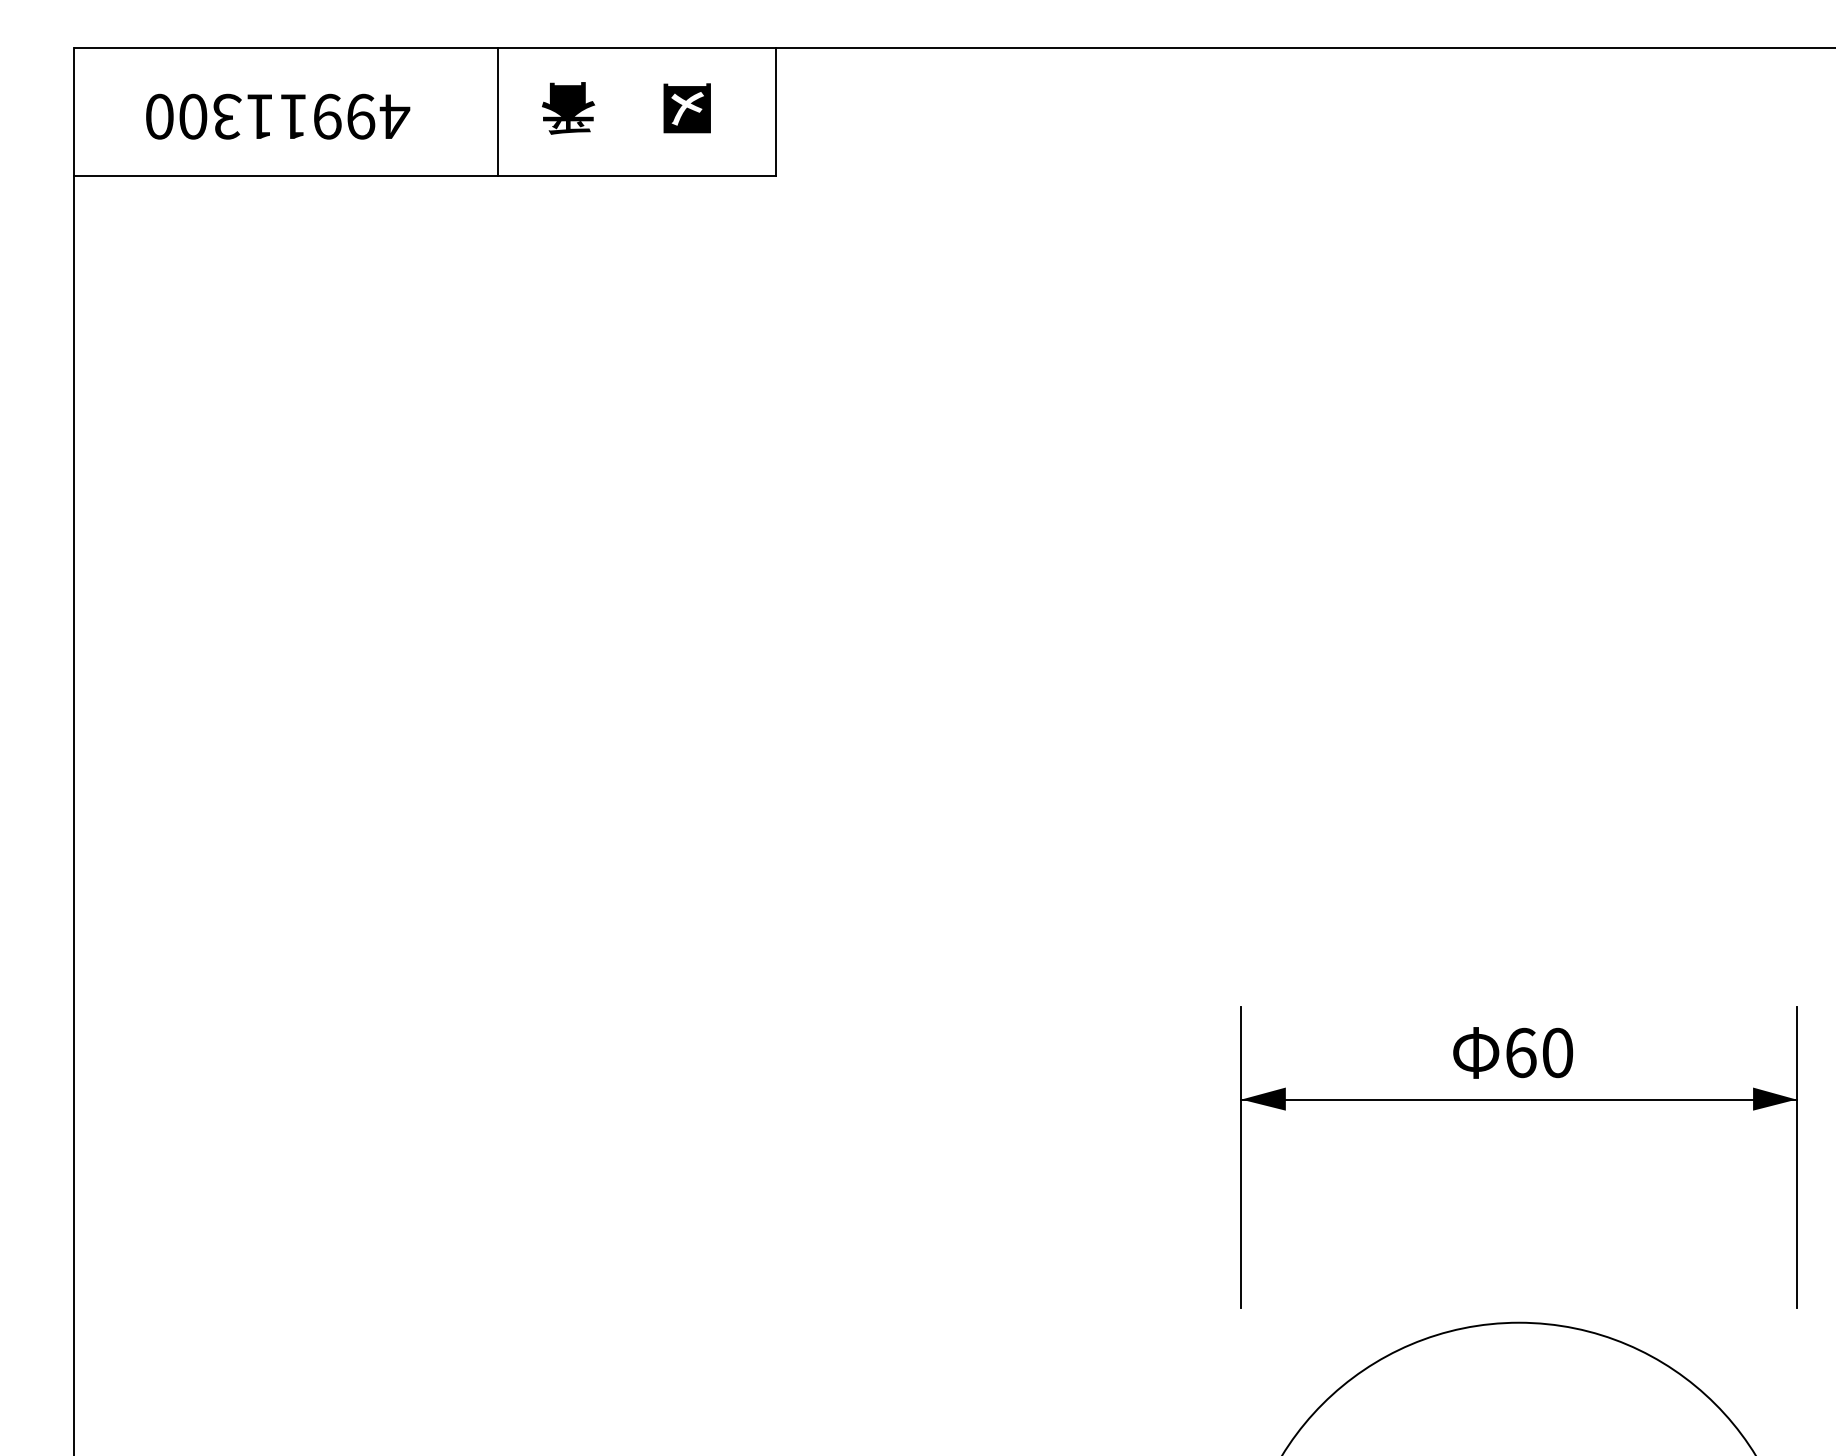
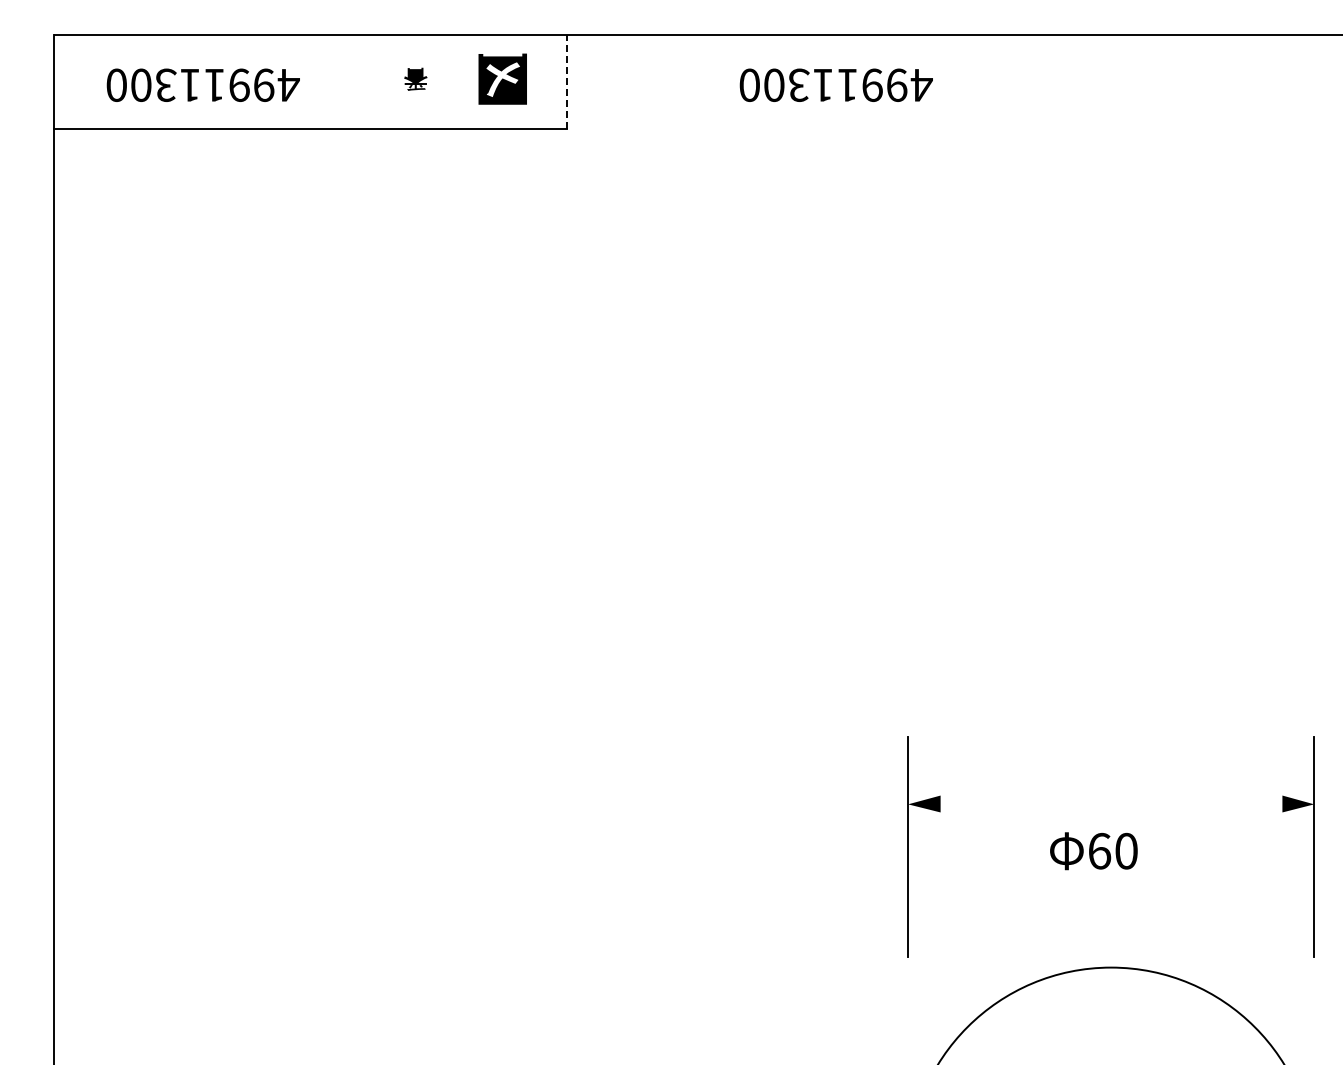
part: (686, 107) -> (502, 78), size x1.4
part: (568, 108) -> (415, 79), size x0.6
line: (498, 112) -> (364, 82), removed
line: (775, 112) -> (567, 82), solid -> dashed
part: (1155, 115) -> (845, 84), added
text: (1512, 1053) -> (1093, 851), moved
line: (1519, 1099) -> (1111, 804), removed

